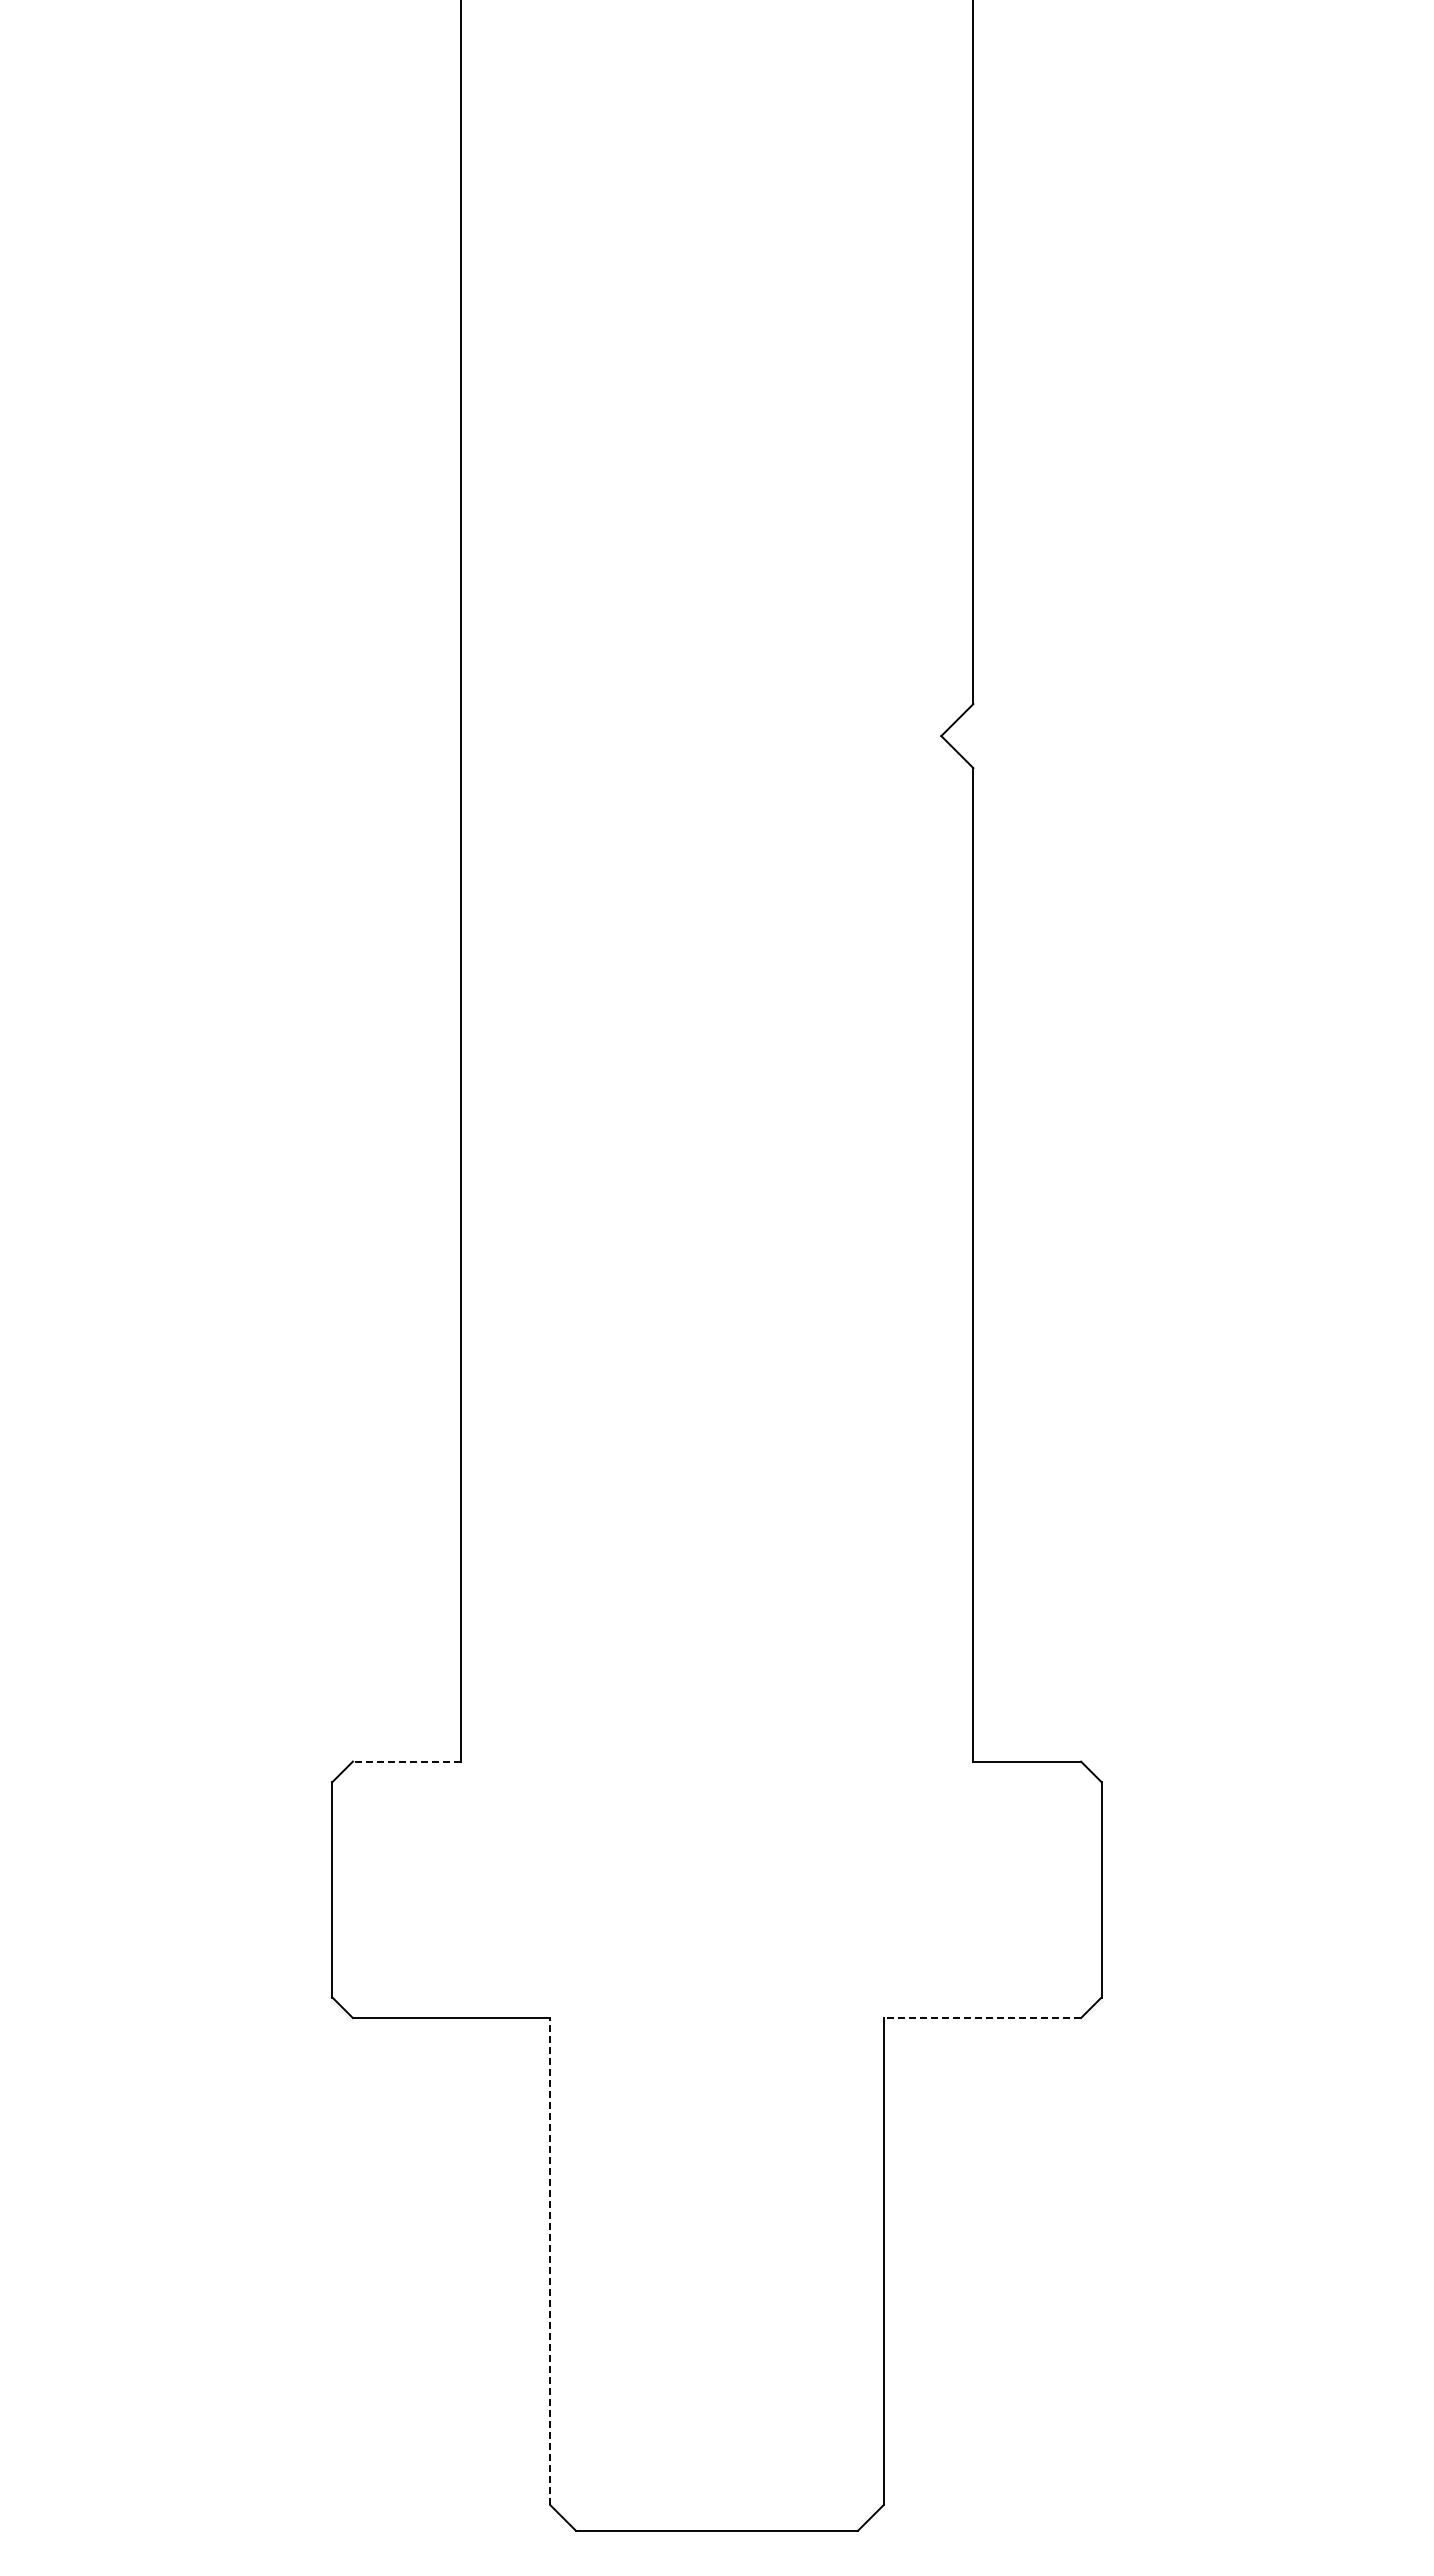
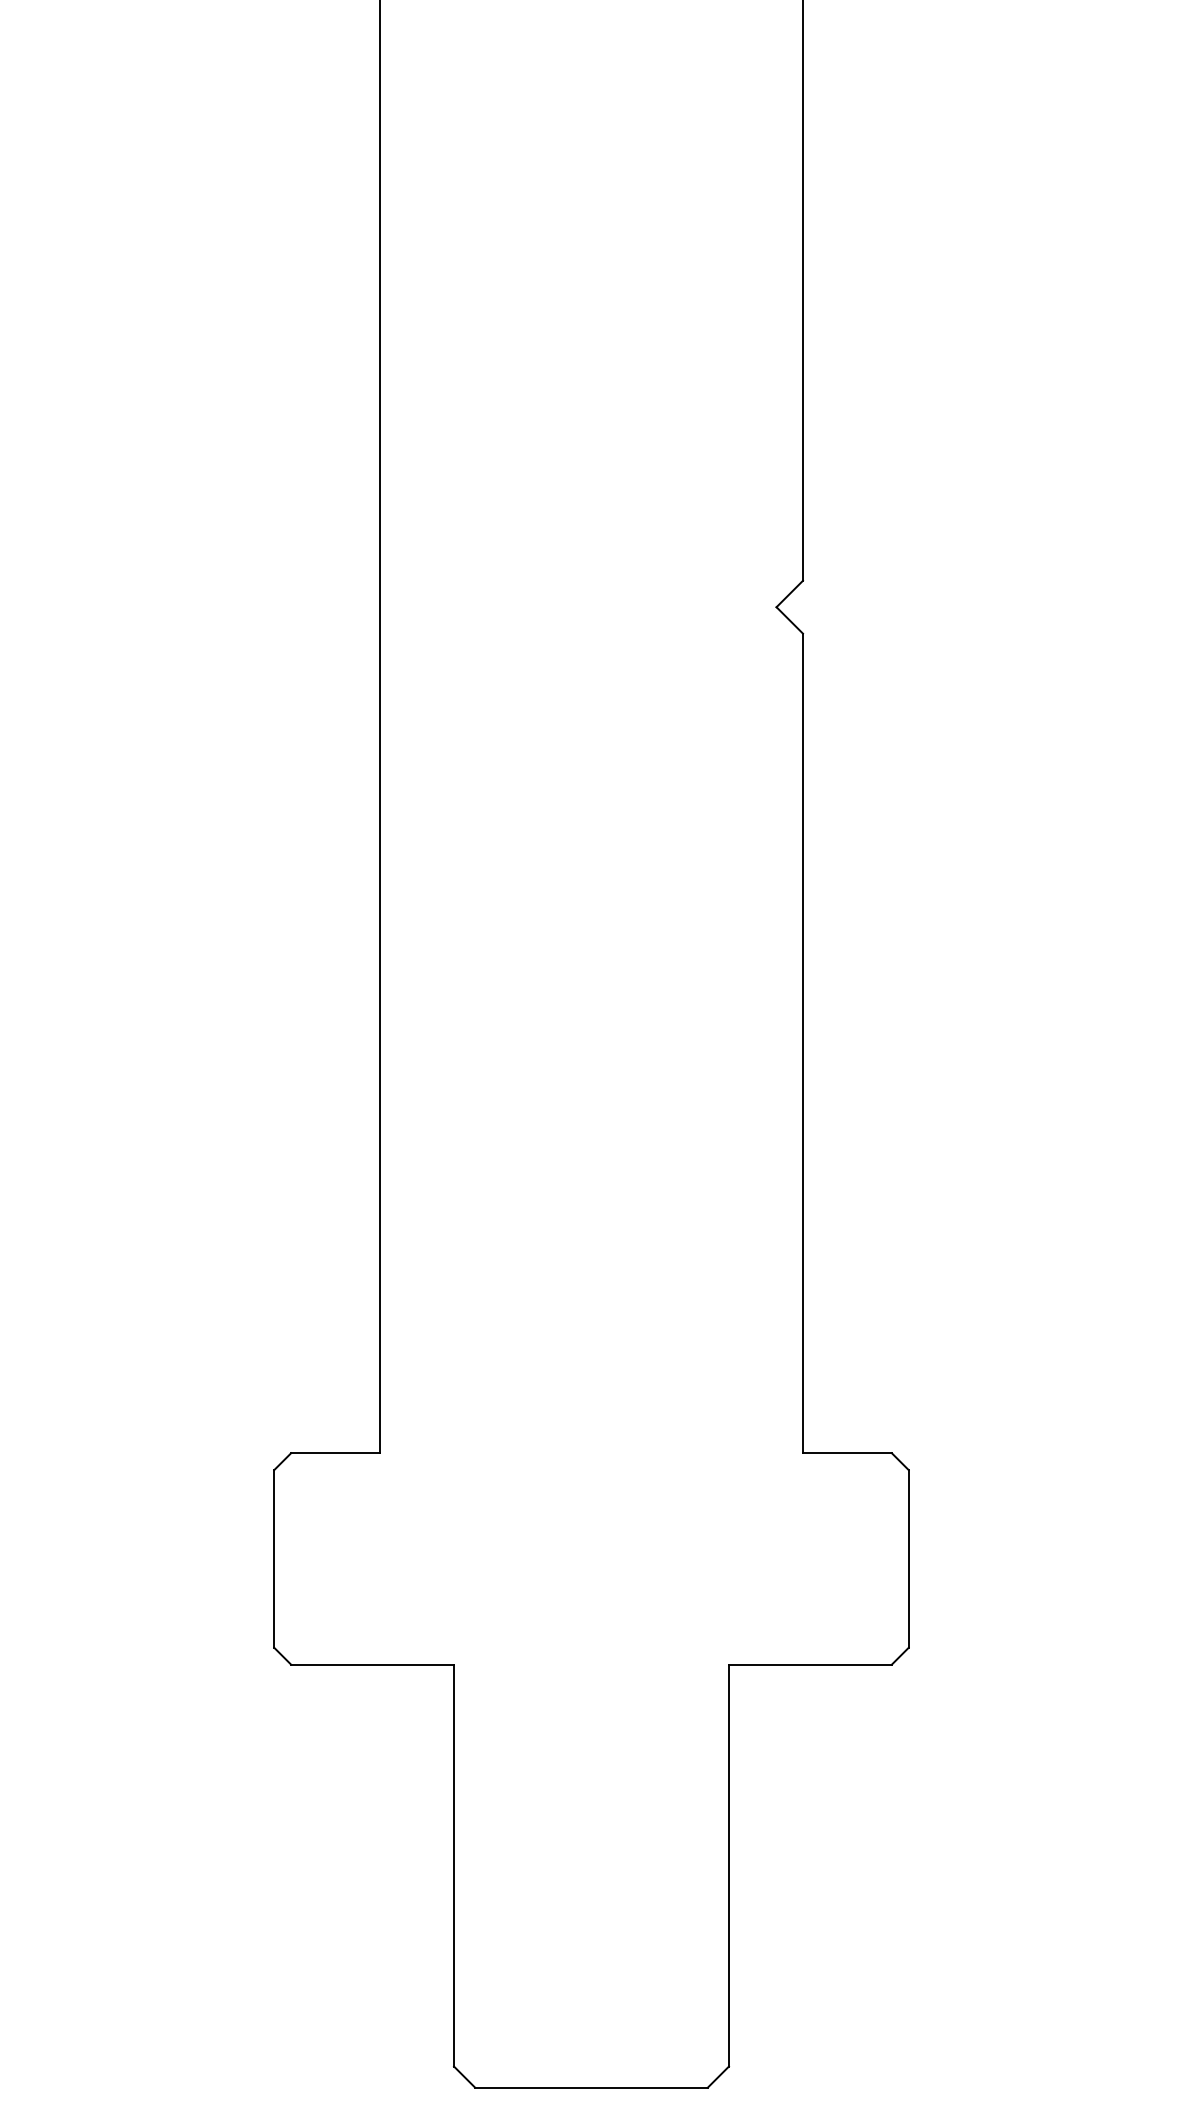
line: (406, 1761) -> (335, 1453), dashed -> solid
line: (982, 2018) -> (810, 1665), dashed -> solid
line: (550, 2261) -> (454, 1865), dashed -> solid

